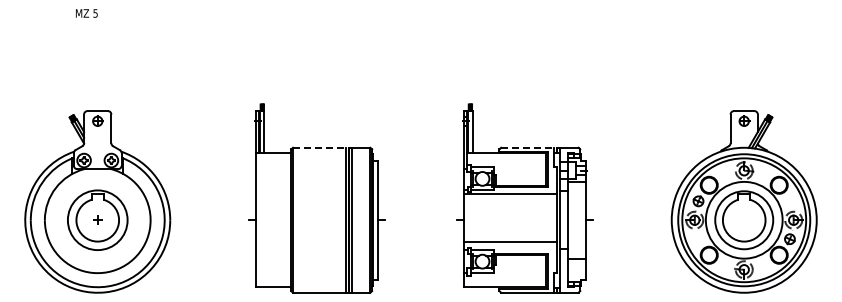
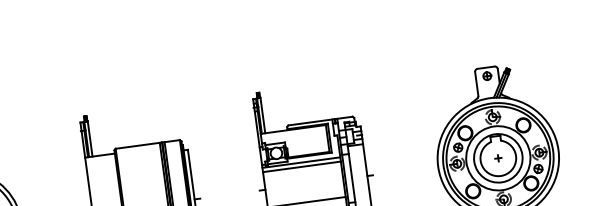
line: (320, 147) -> (138, 145), dashed -> solid
line: (529, 147) -> (311, 122), dashed -> solid
line: (510, 198) -> (301, 166), added
part: (743, 219) -> (497, 157), added

